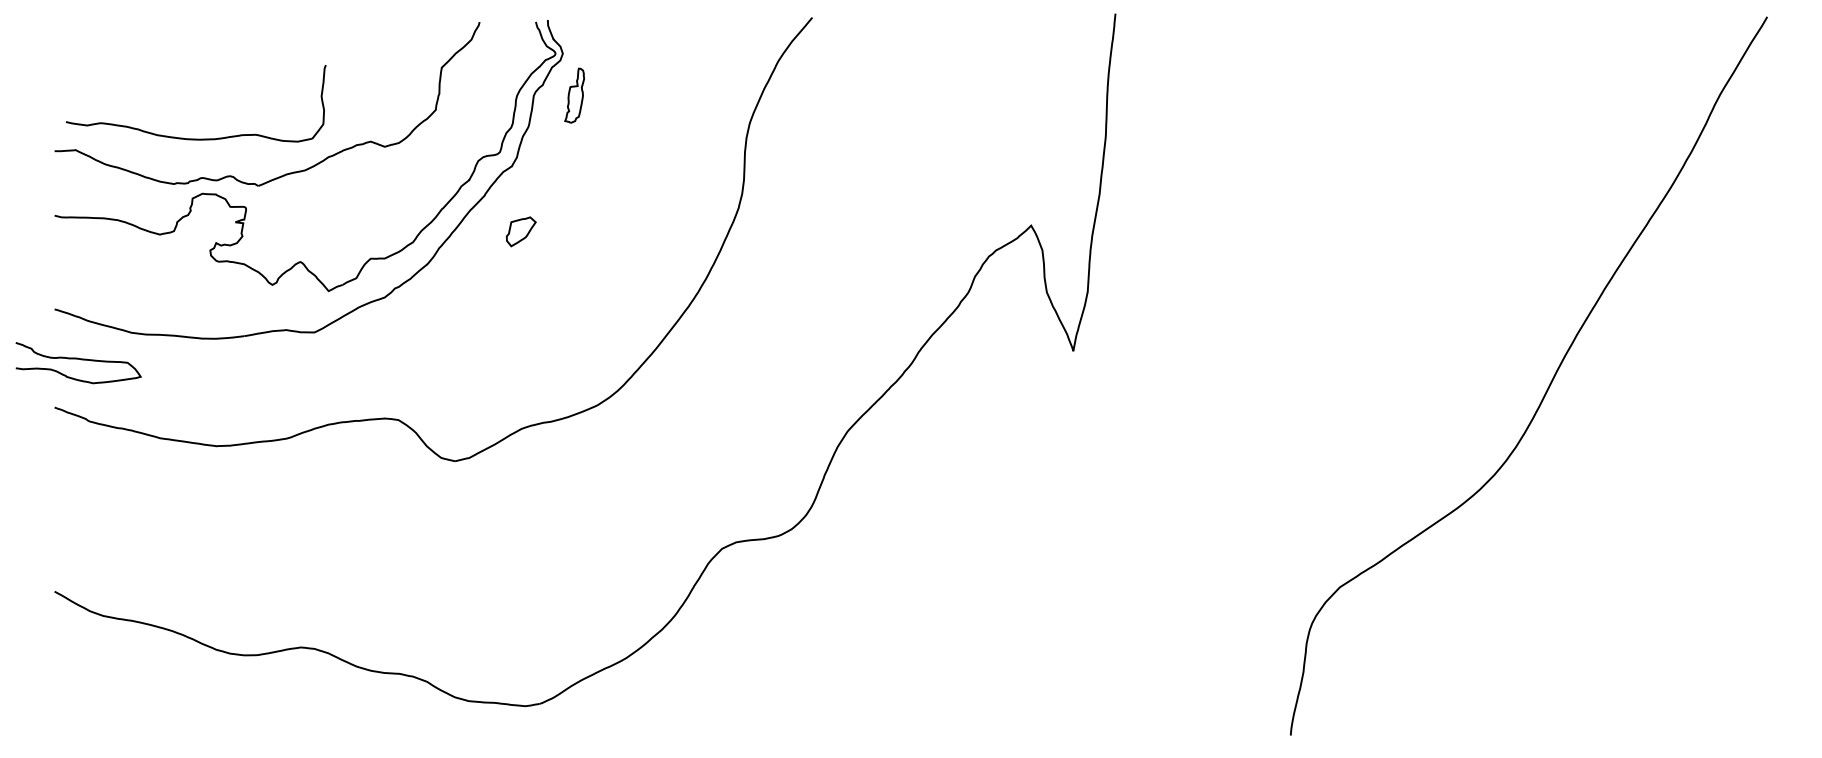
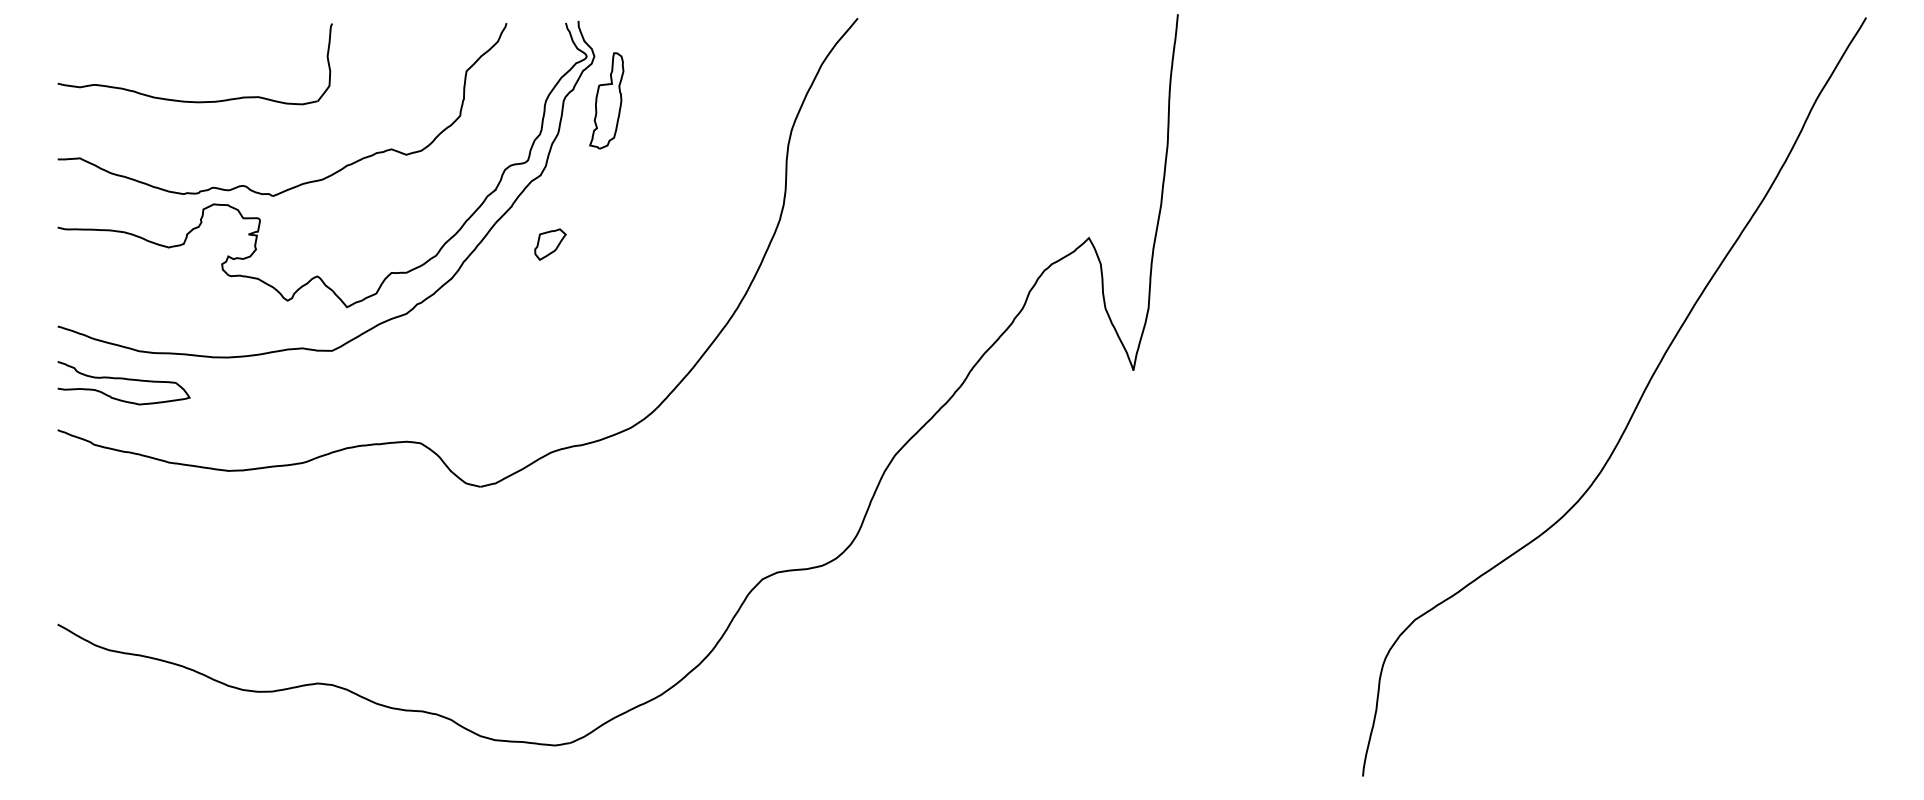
part: (574, 95) -> (606, 100), size x1.67
part: (187, 137) -> (186, 100), moved
curve: (78, 359) -> (123, 379), moved

